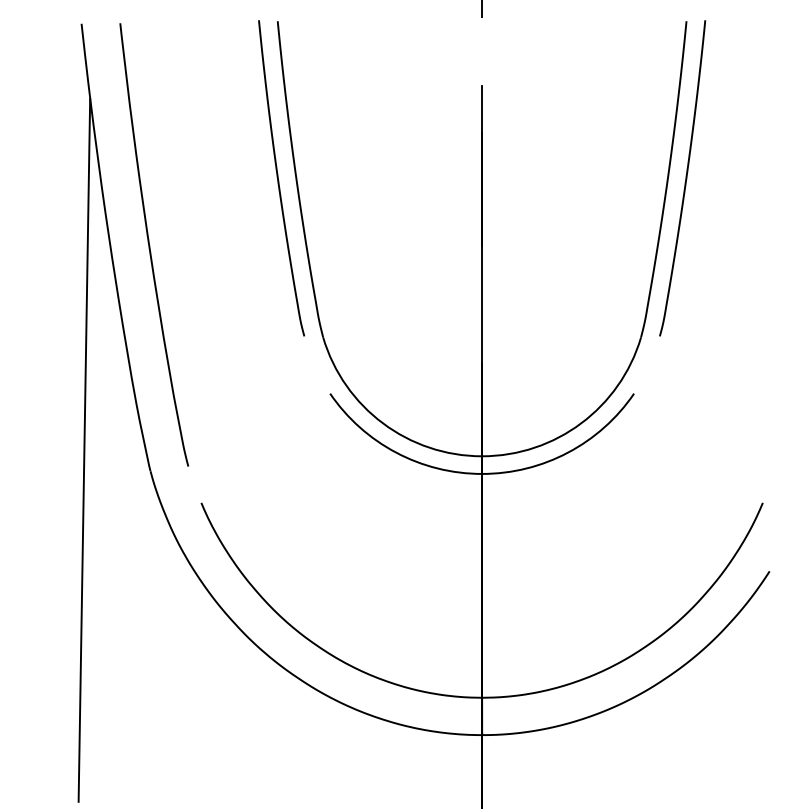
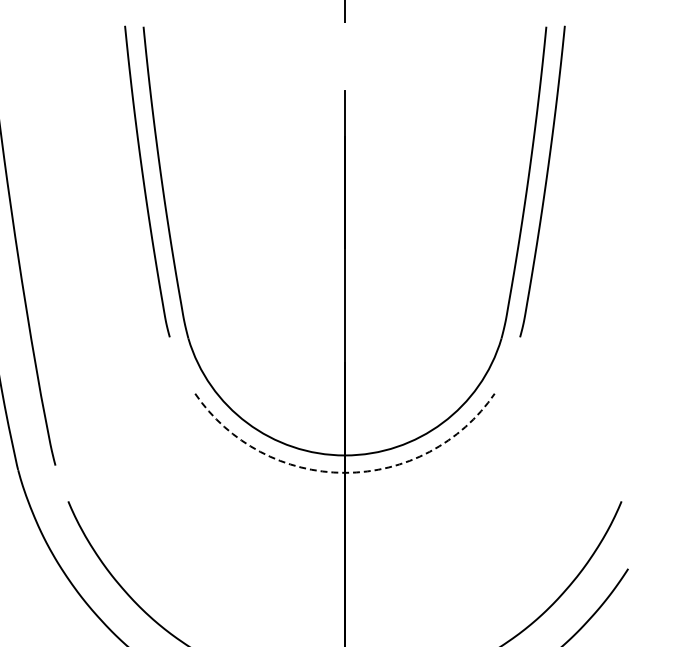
arc: (482, 473) -> (345, 472), solid -> dashed

